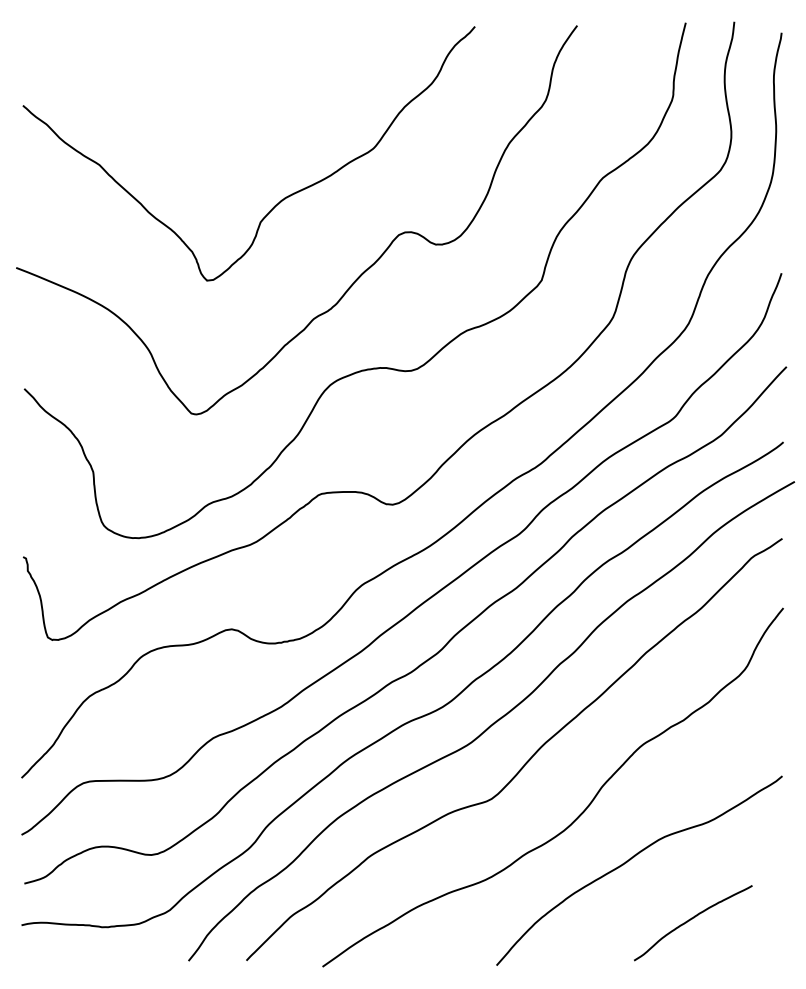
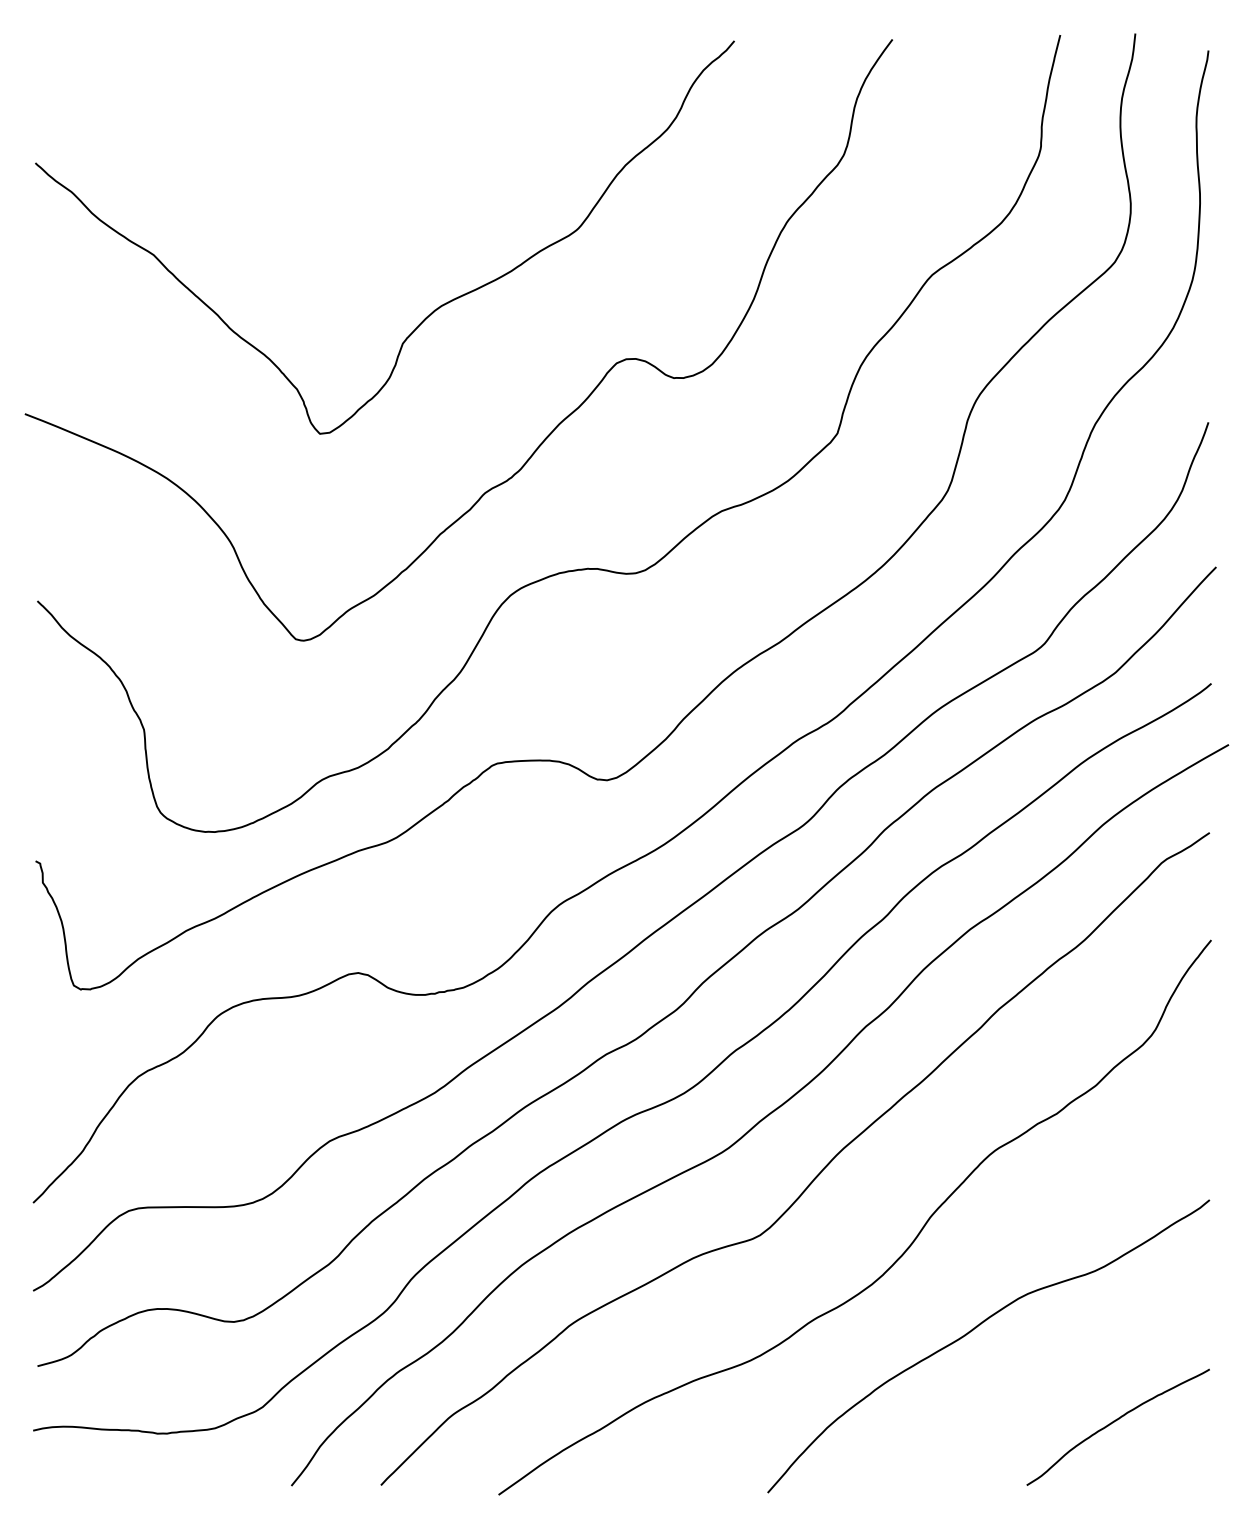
curve: (692, 919) -> (1117, 1421), moved

